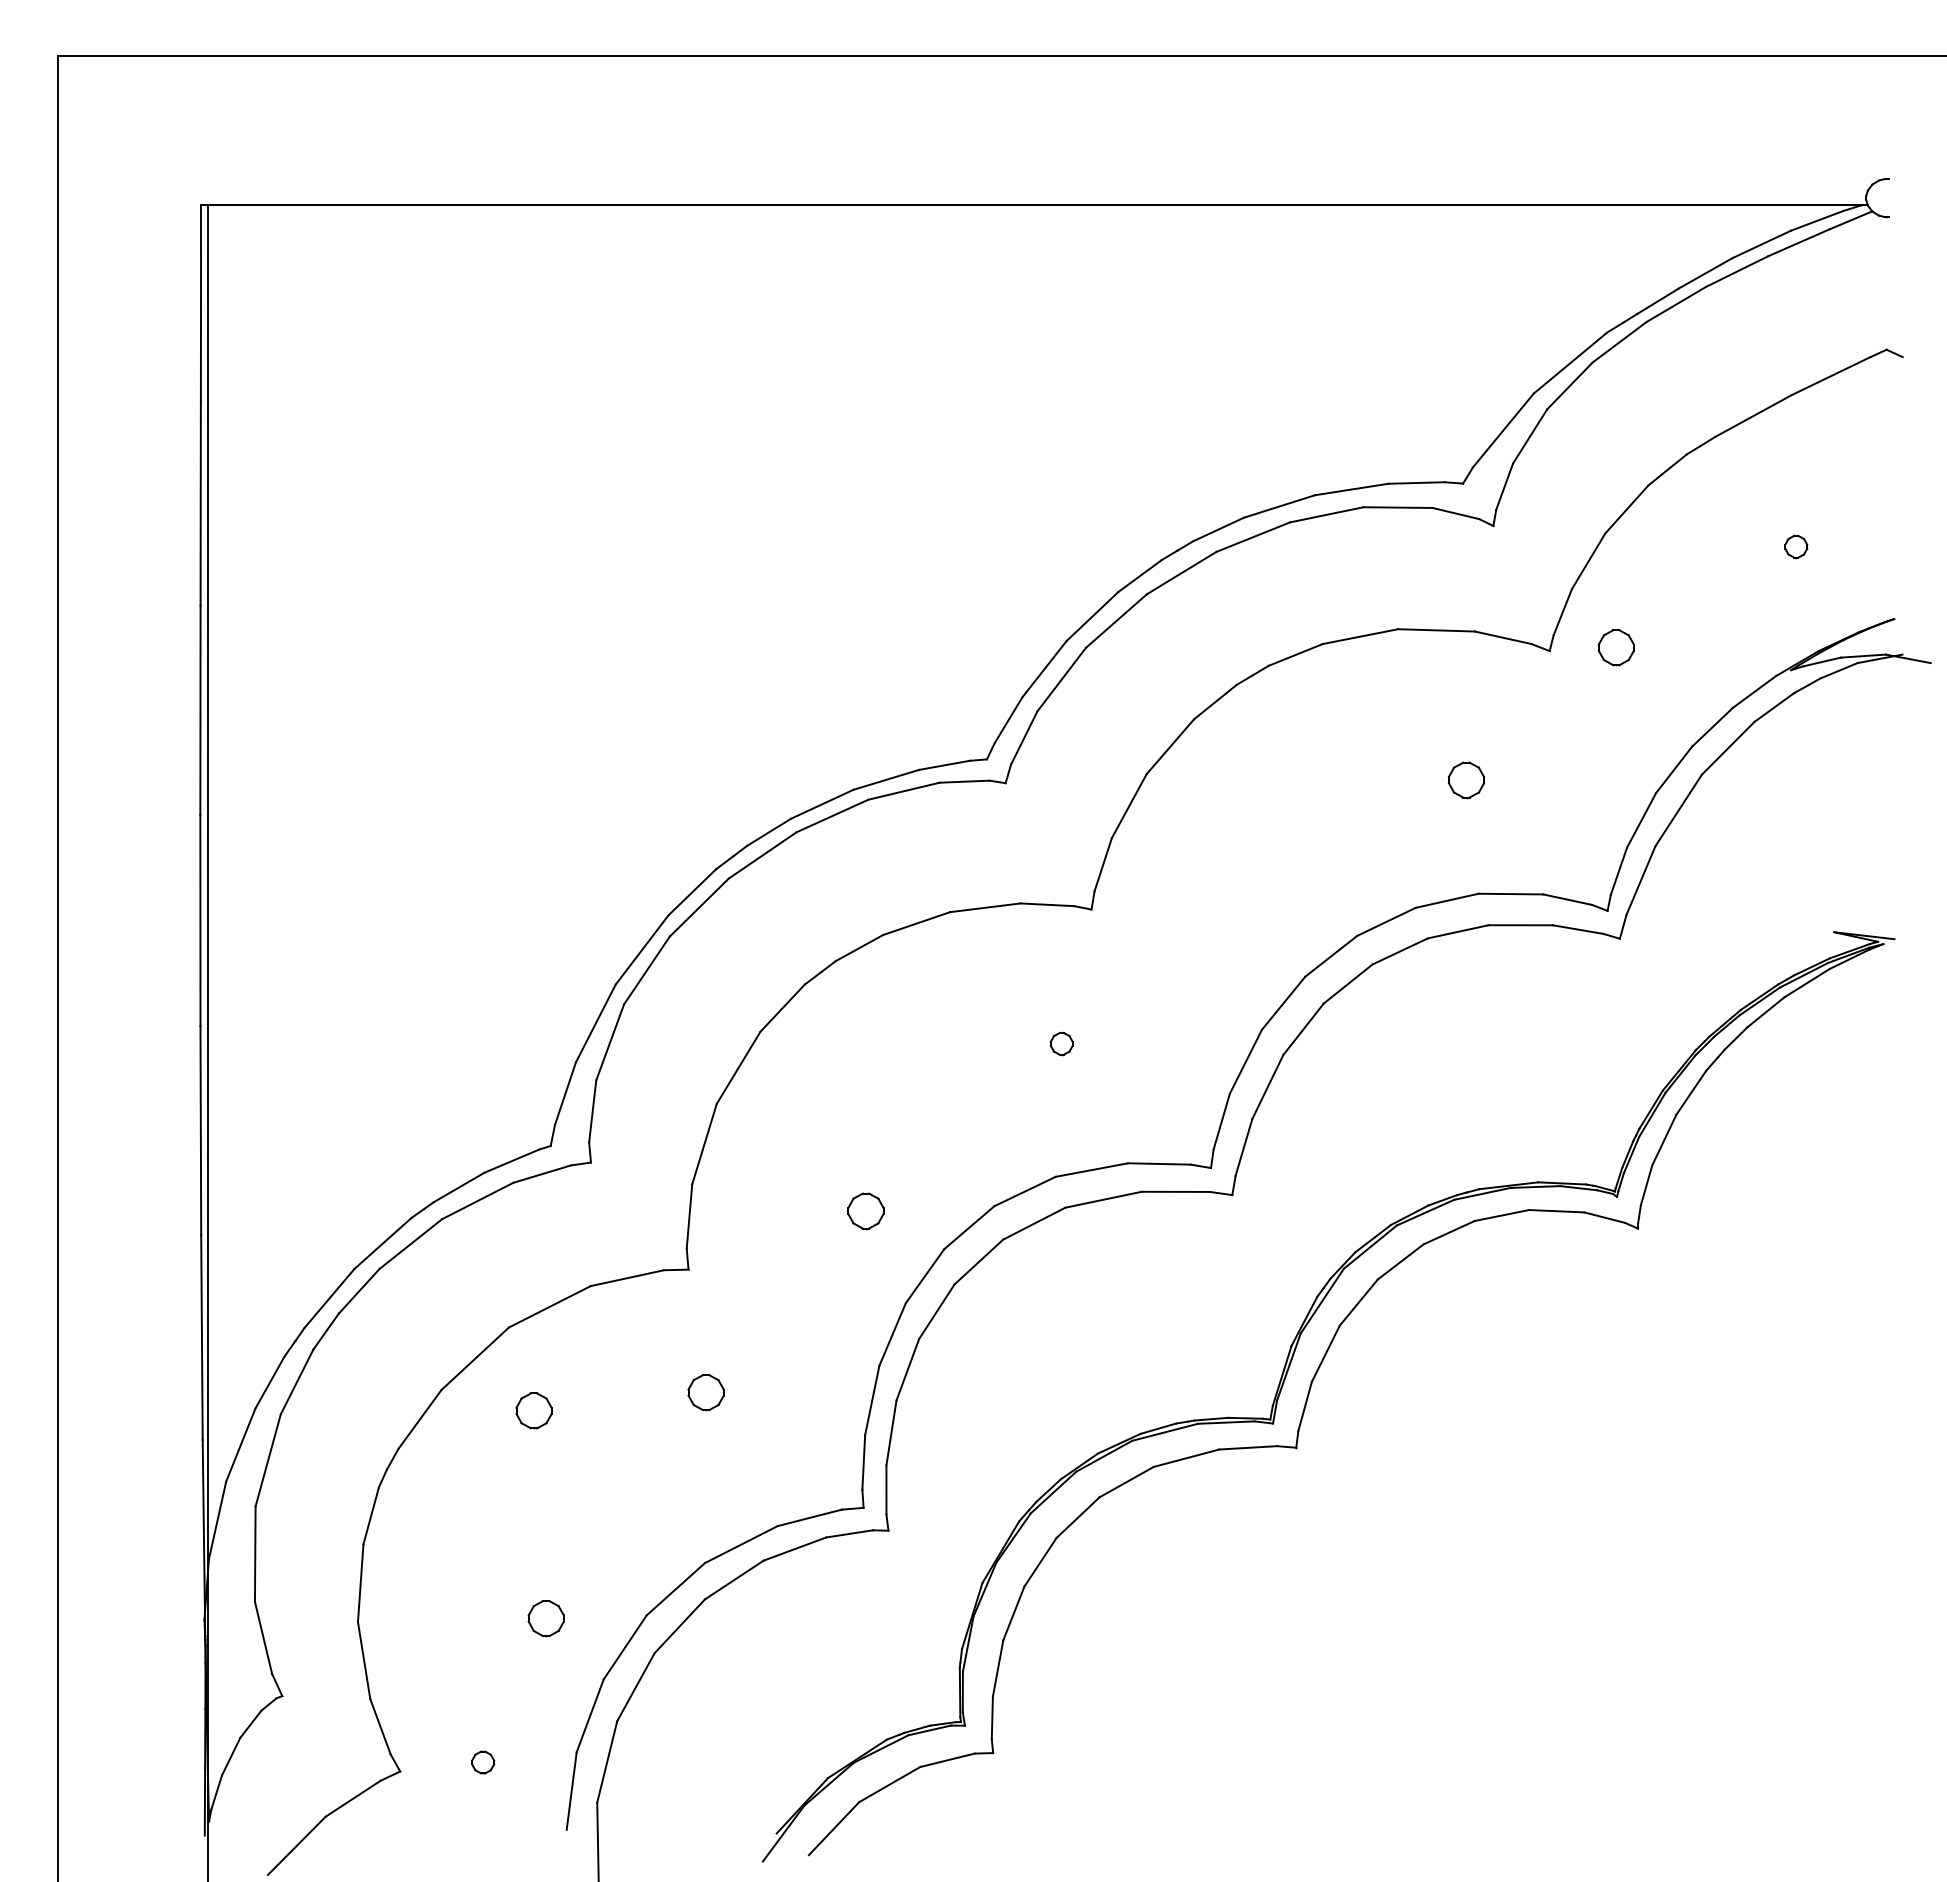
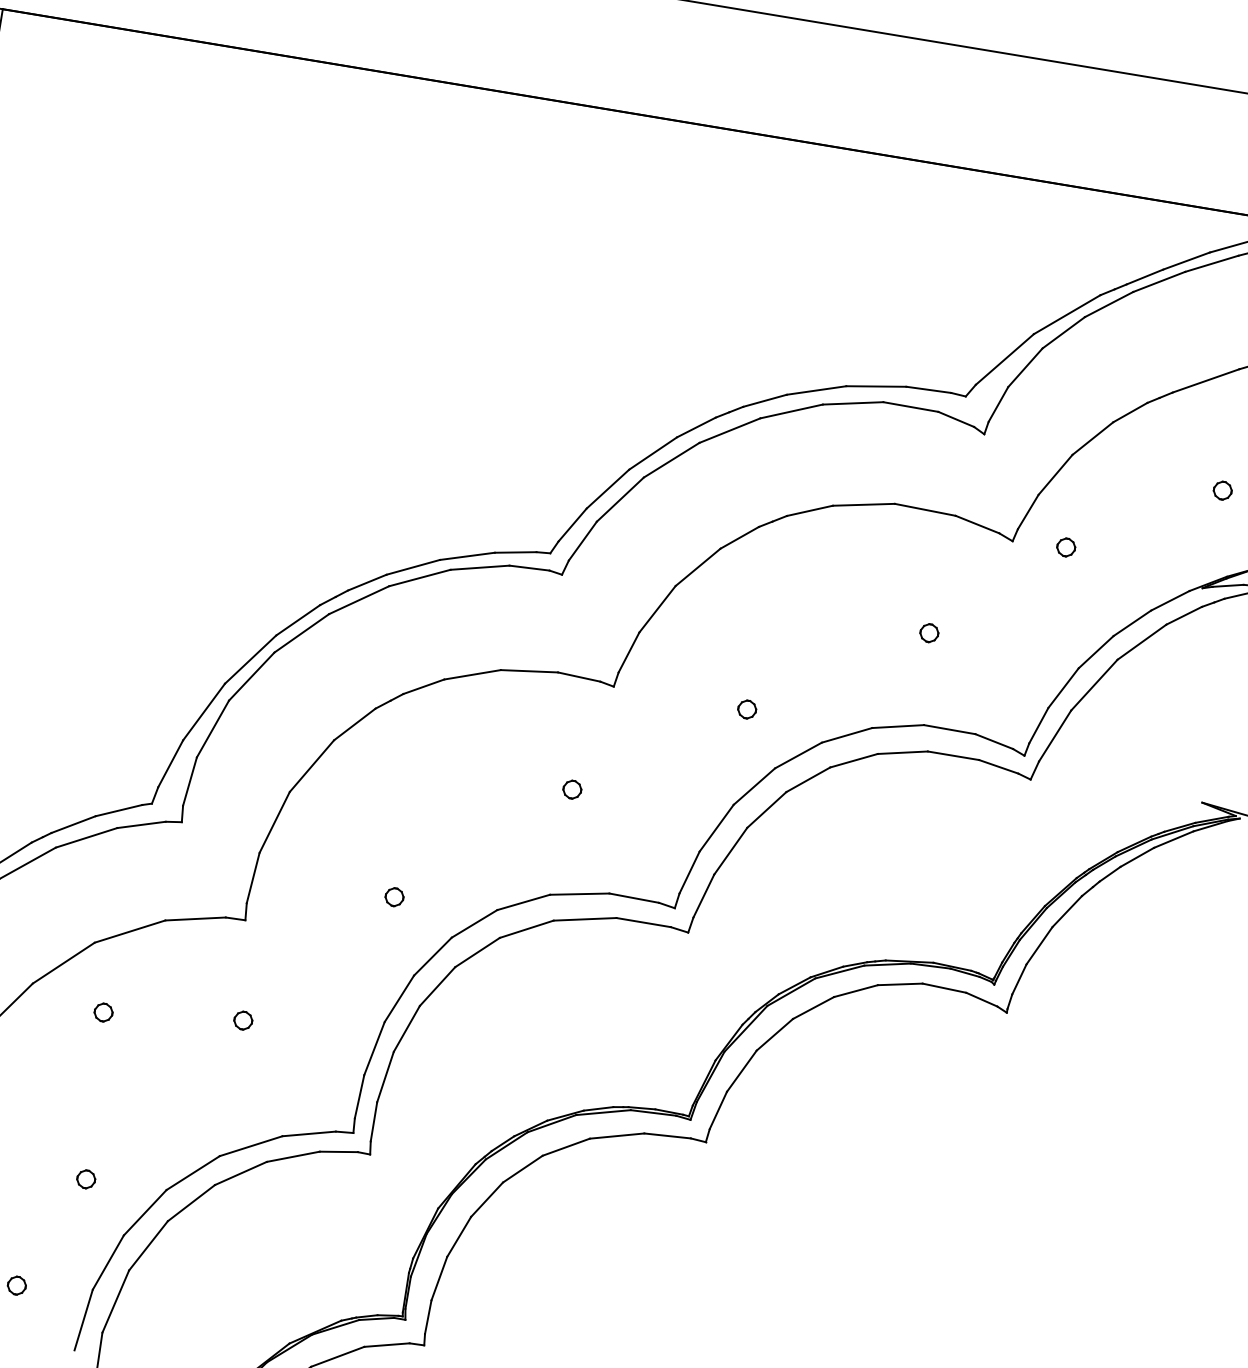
part: (1616, 647) -> (1066, 547), size x0.62
part: (1466, 780) -> (929, 633), size x0.62
part: (1259, 910) -> (747, 709), added
part: (866, 1211) -> (394, 897), size x0.62
part: (706, 1392) -> (243, 1020), size x0.62
part: (533, 1411) -> (103, 1012), size x0.62
part: (546, 1618) -> (86, 1179), size x0.62

